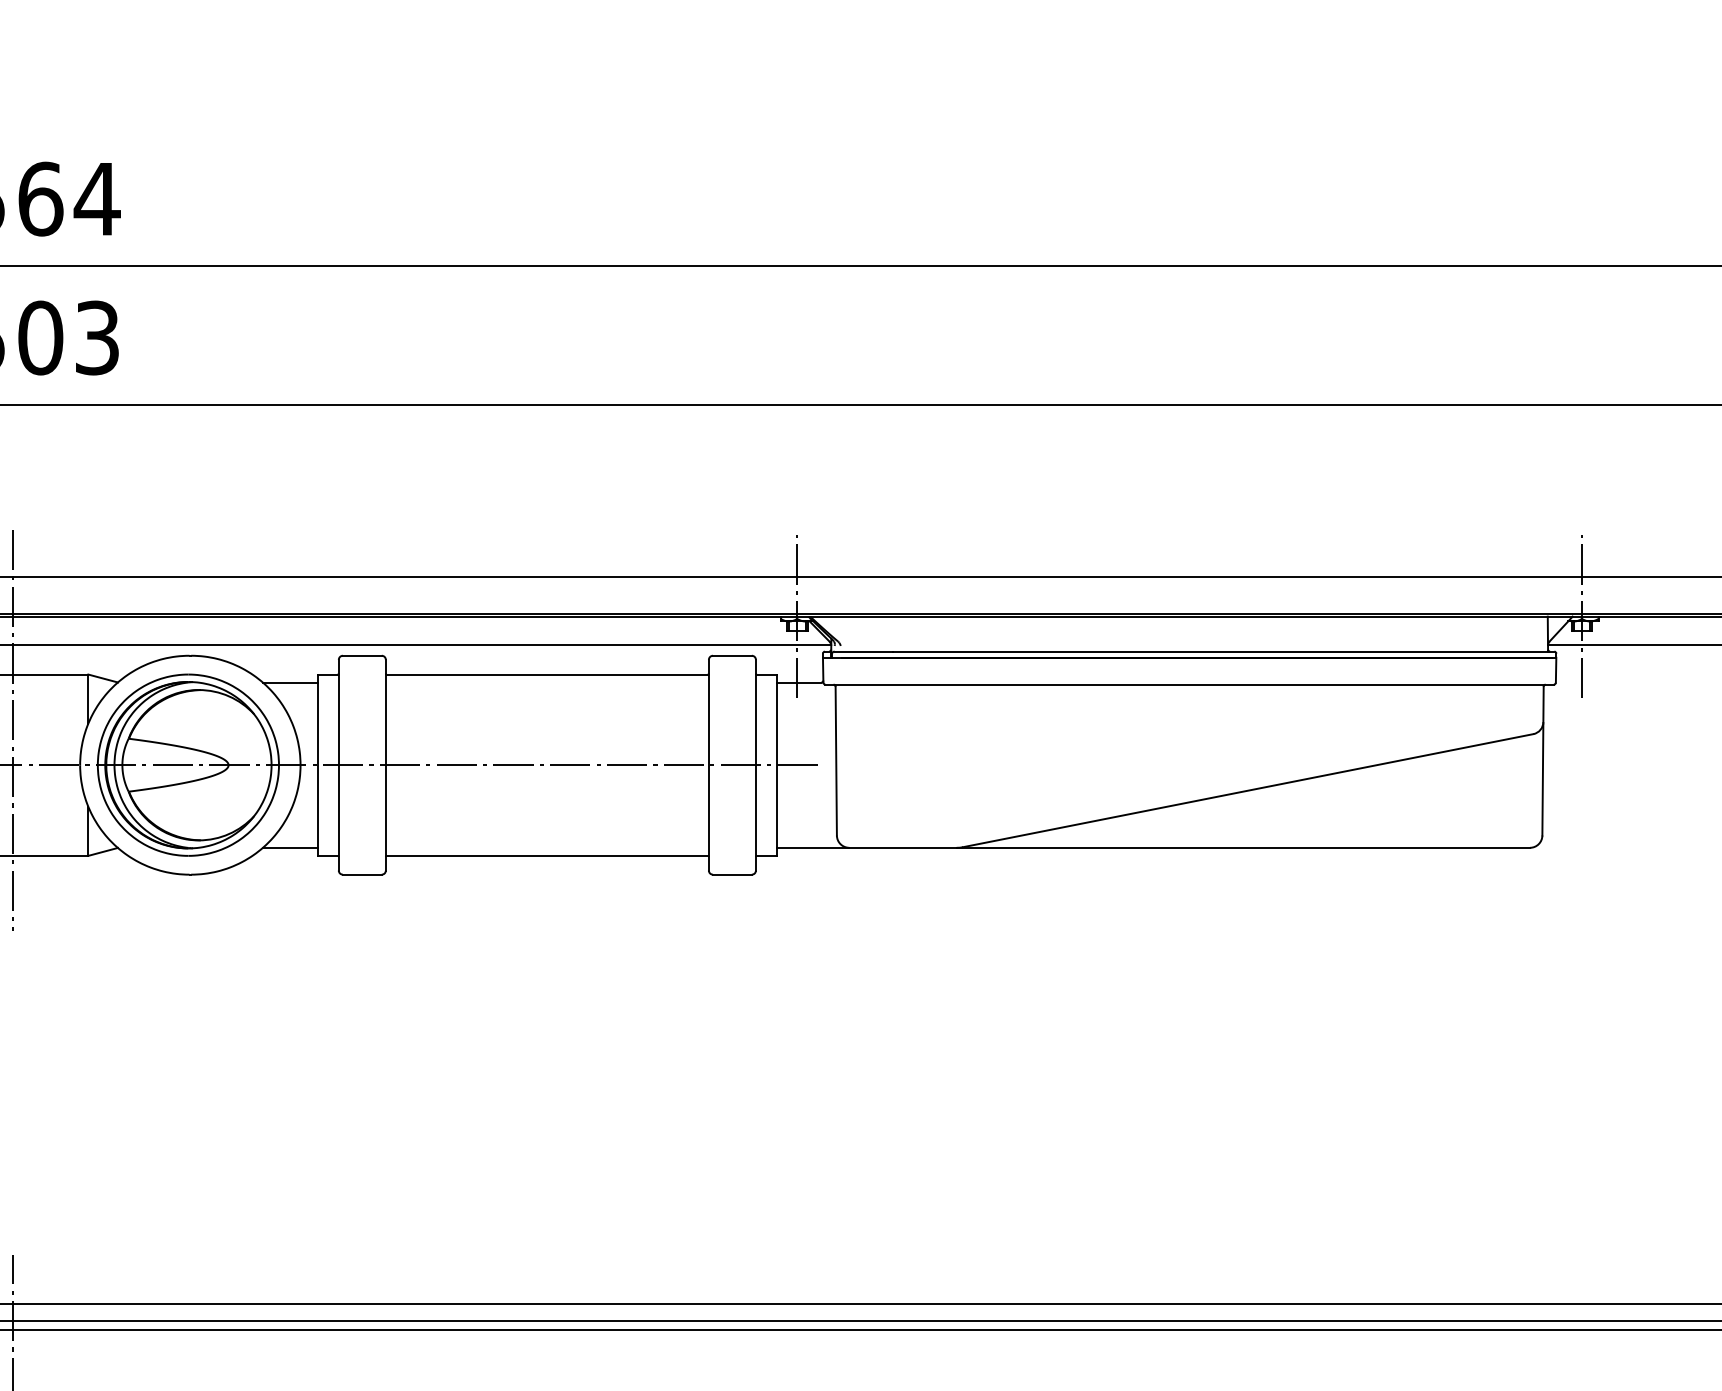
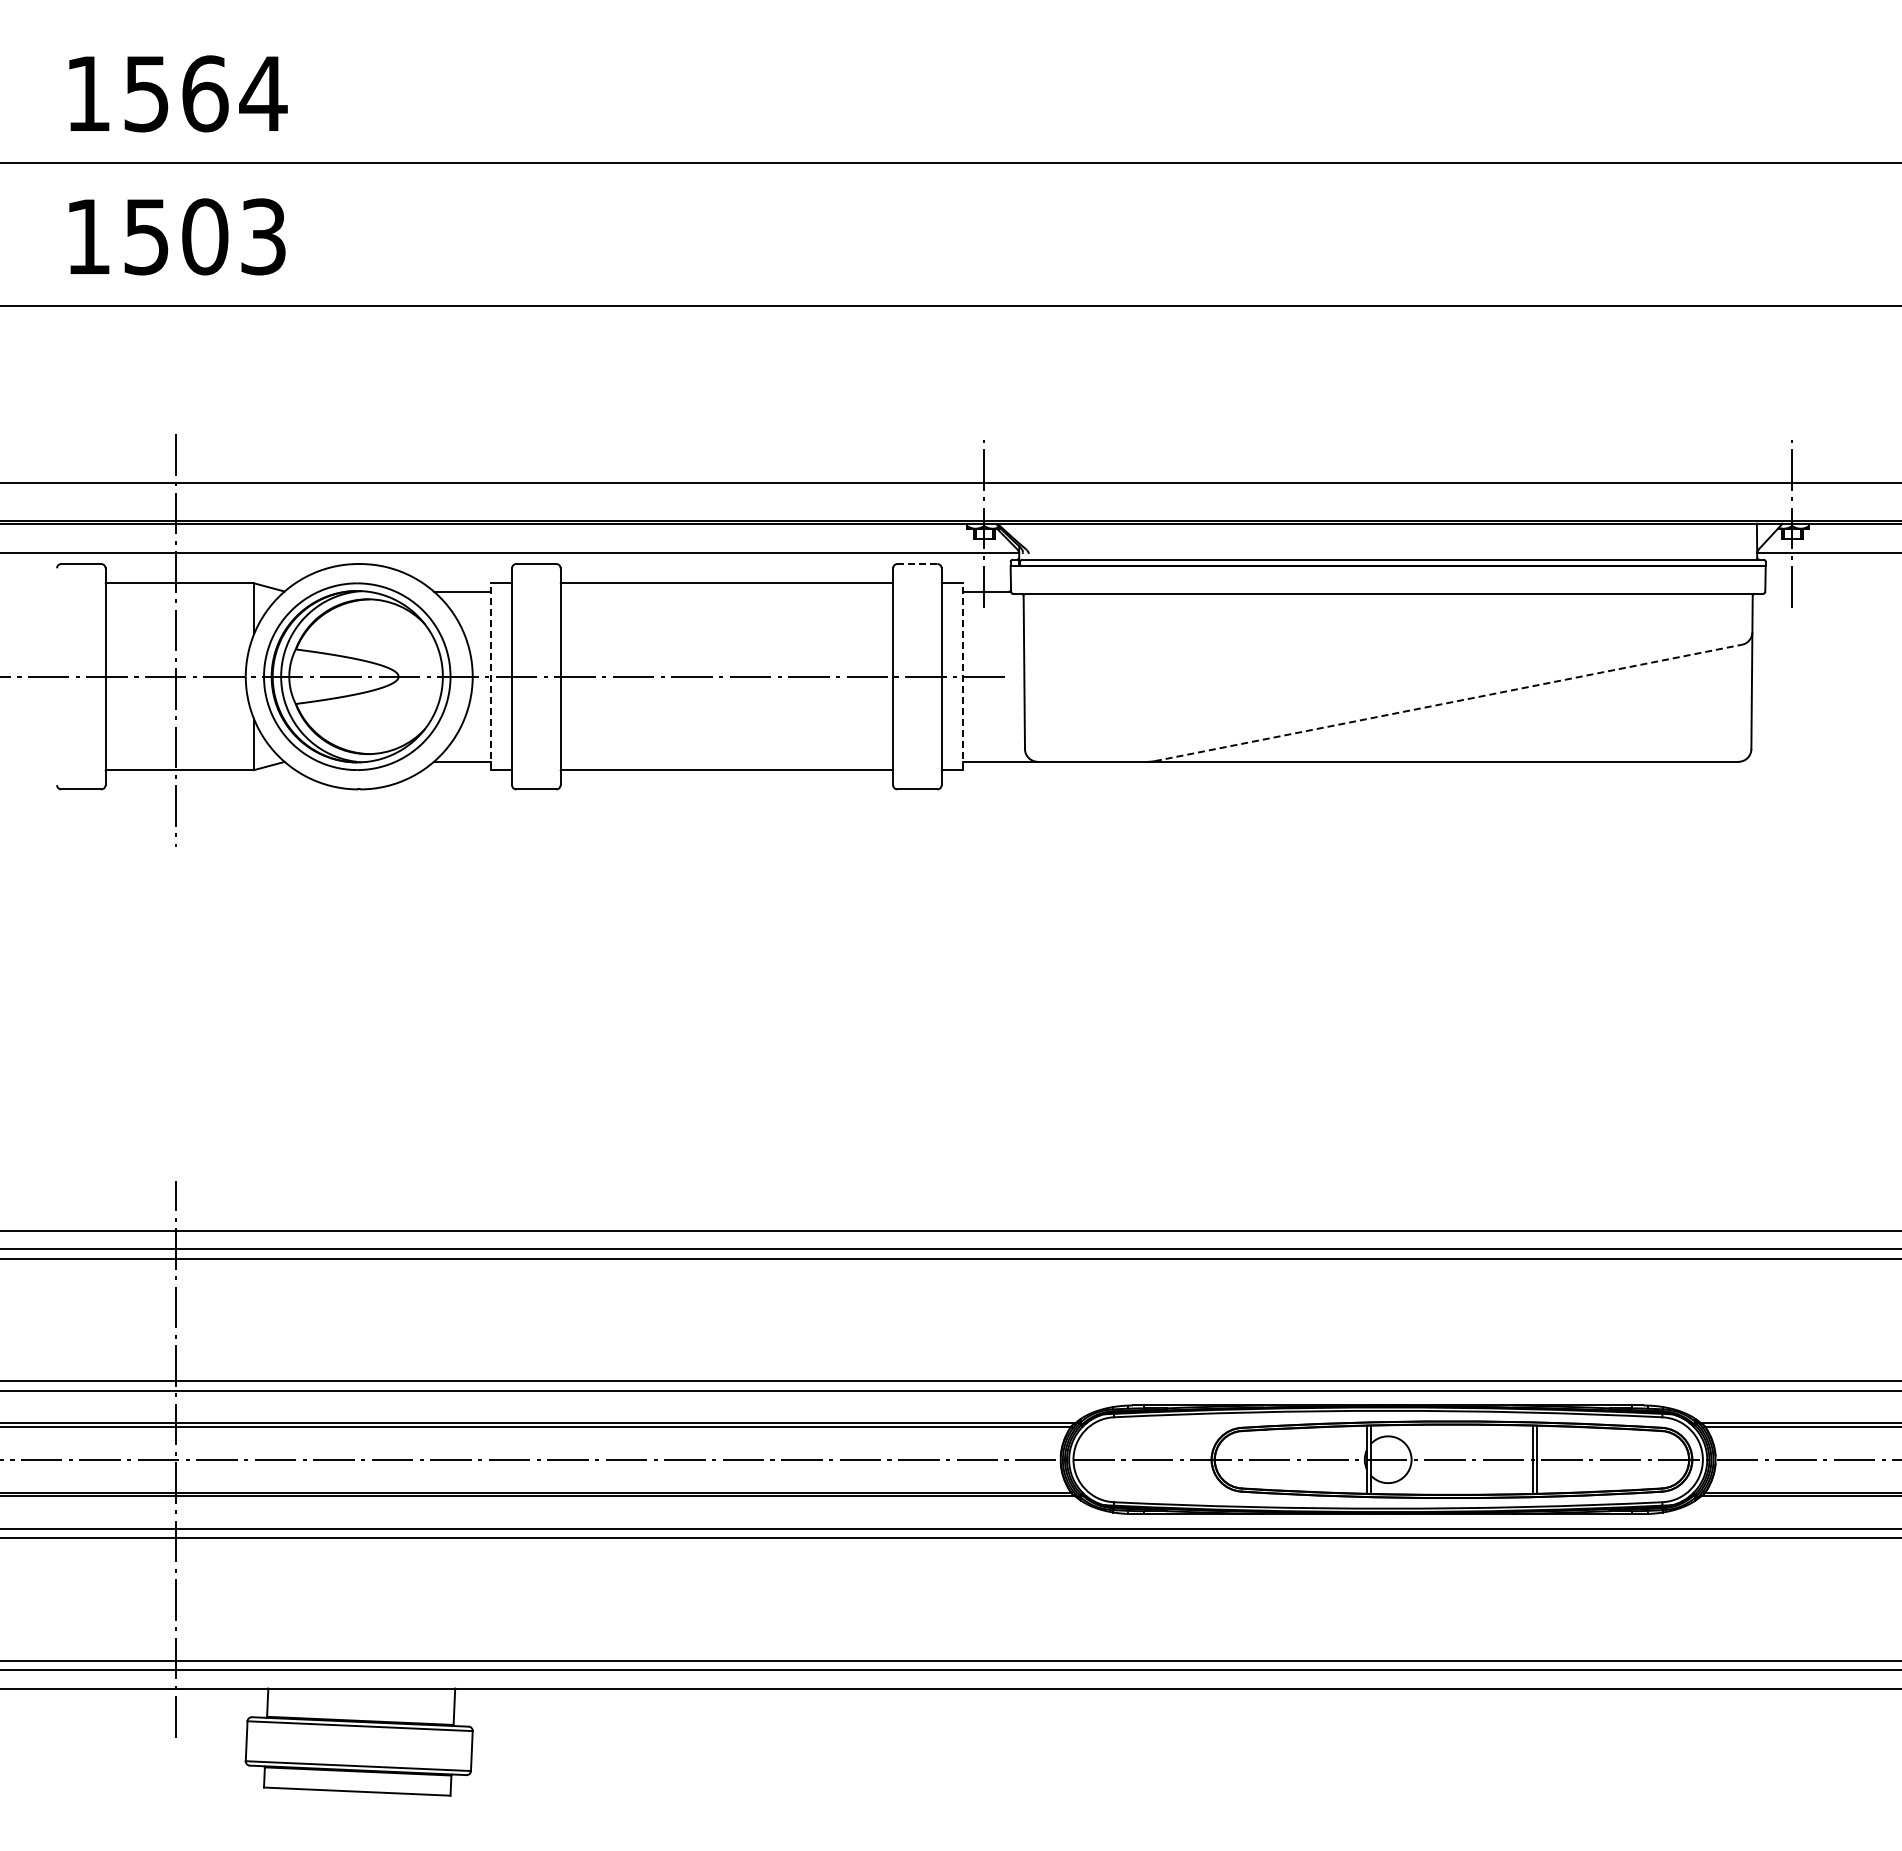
line: (732, 656) -> (917, 564), solid -> dashed
line: (317, 764) -> (490, 676), solid -> dashed
line: (776, 764) -> (962, 676), solid -> dashed
line: (1249, 790) -> (1449, 702), solid -> dashed

